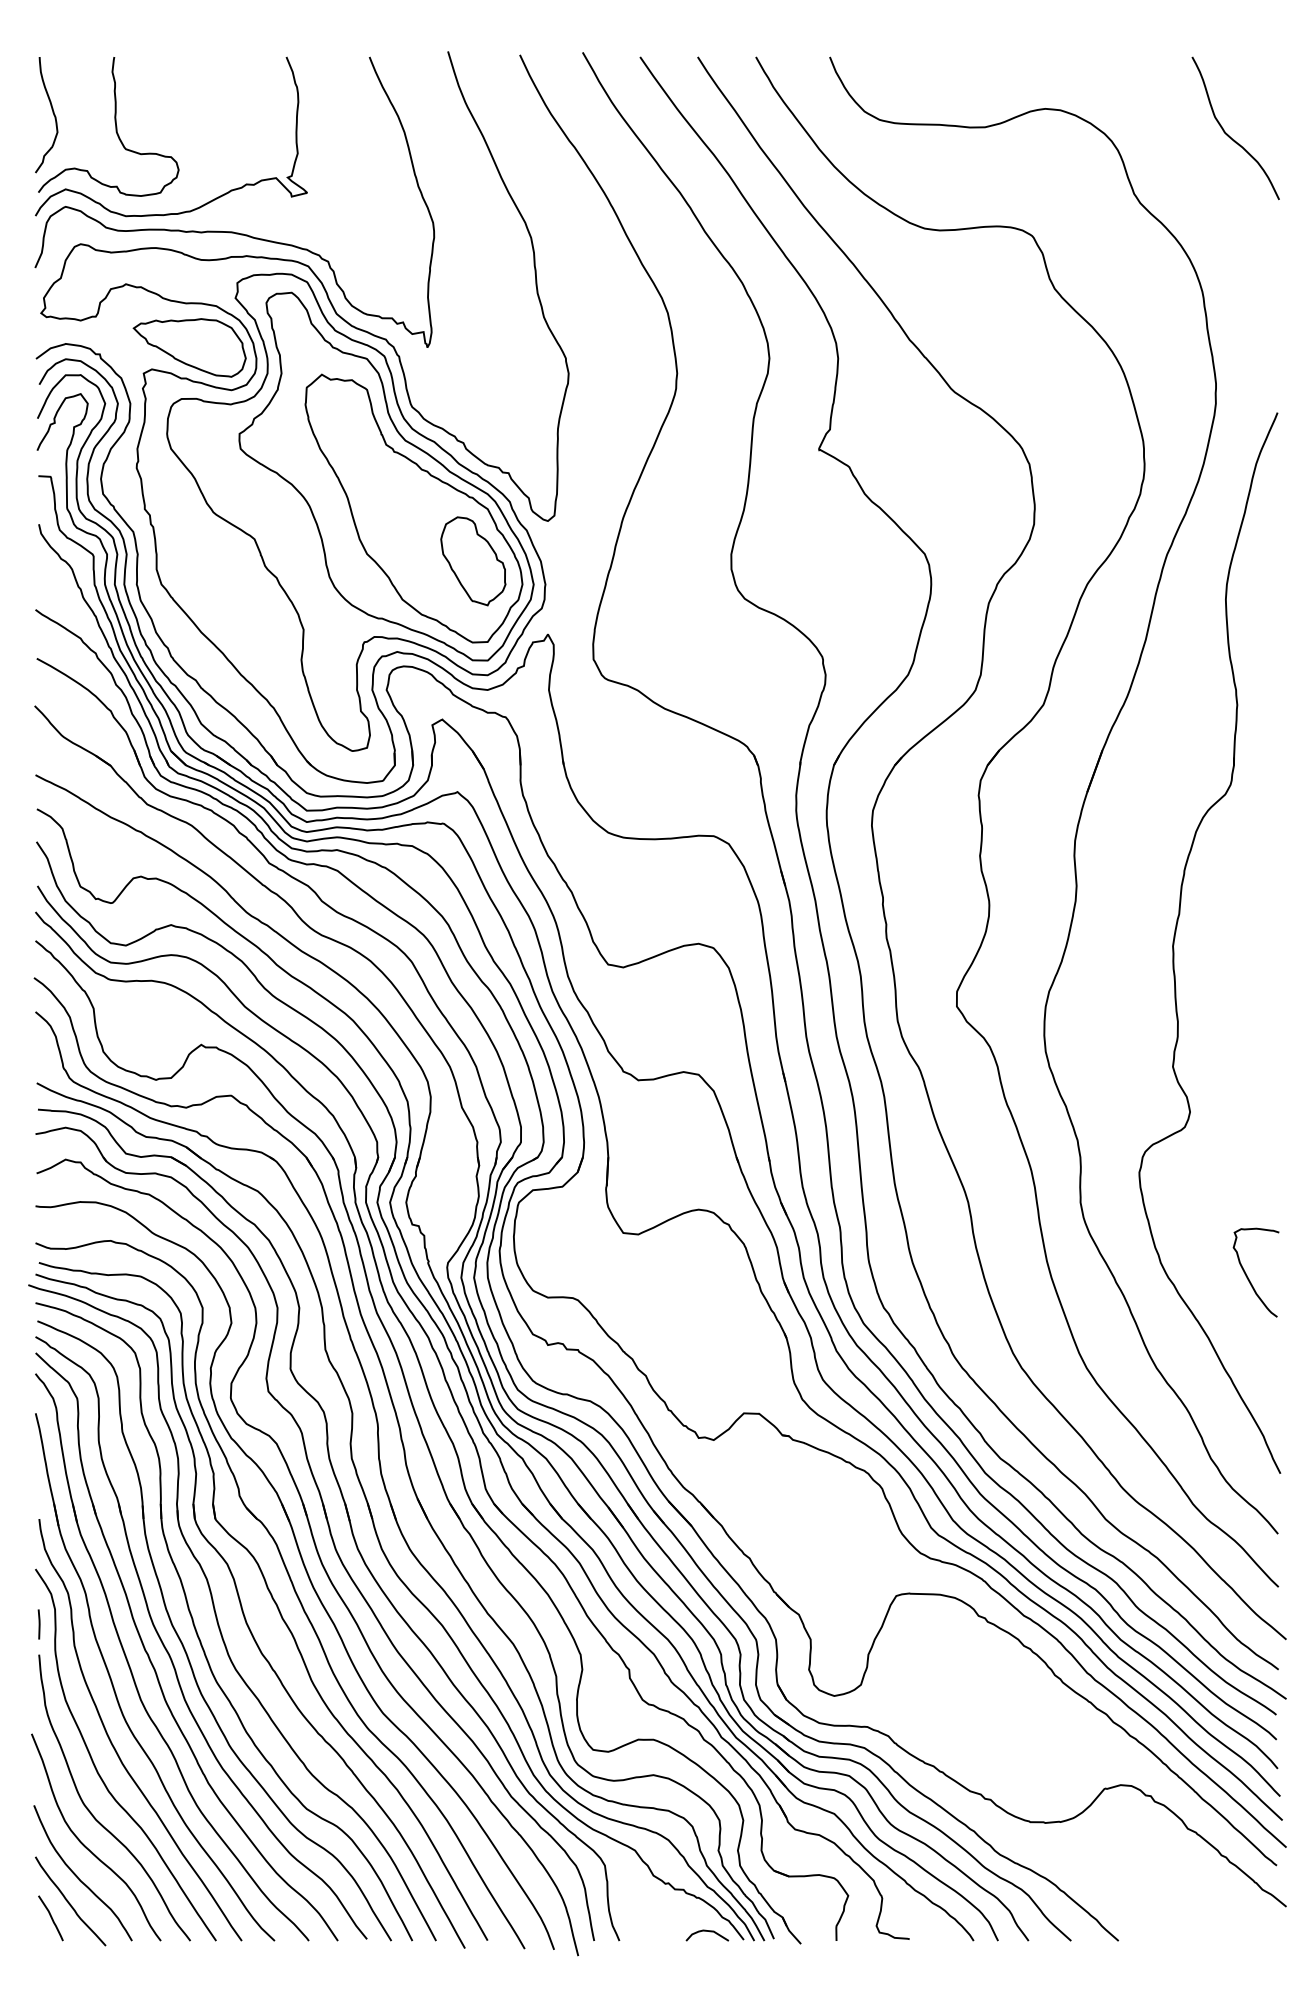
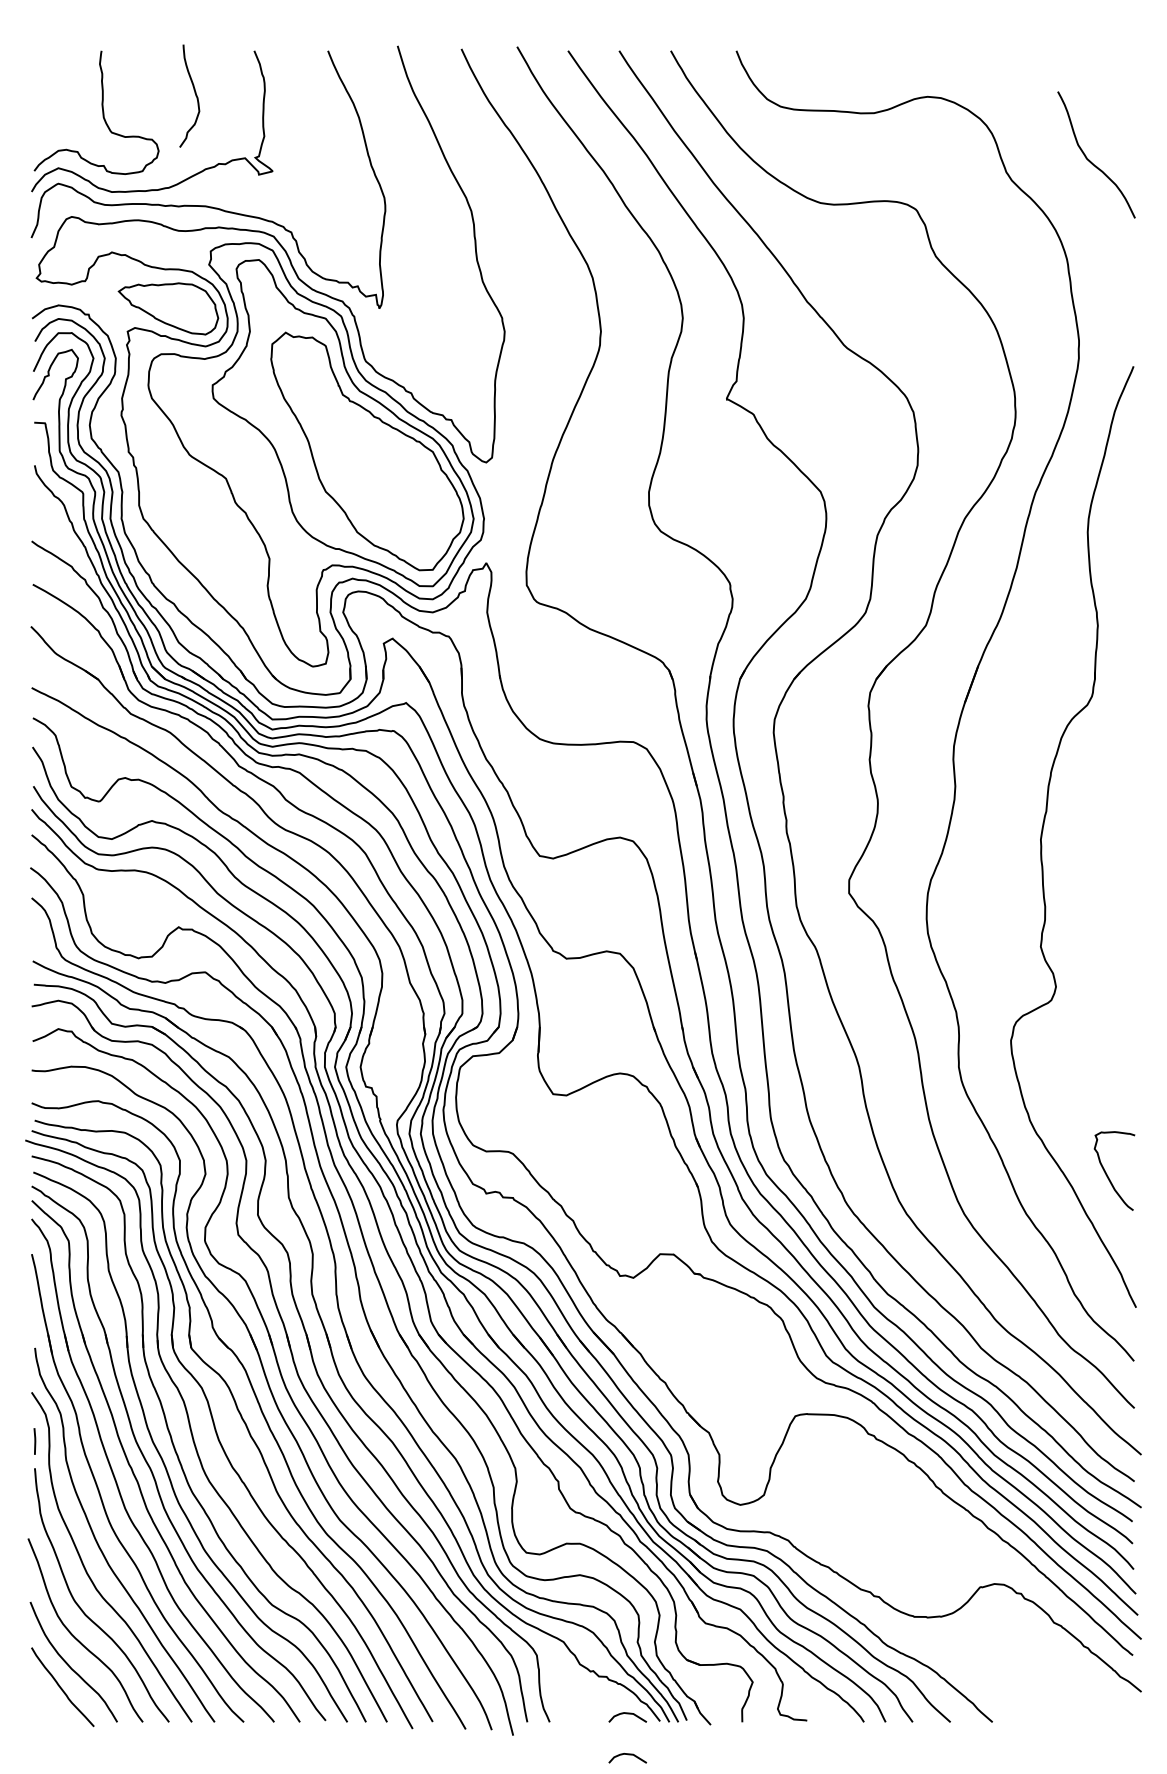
curve: (52, 113) -> (194, 94), moved
curve: (1228, 134) -> (1090, 160), moved
part: (473, 561) -> (420, 498), removed
curve: (1247, 1275) -> (1106, 1173), moved
curve: (50, 1917) -> (44, 1701), removed
curve: (709, 1978) -> (629, 1755), added

